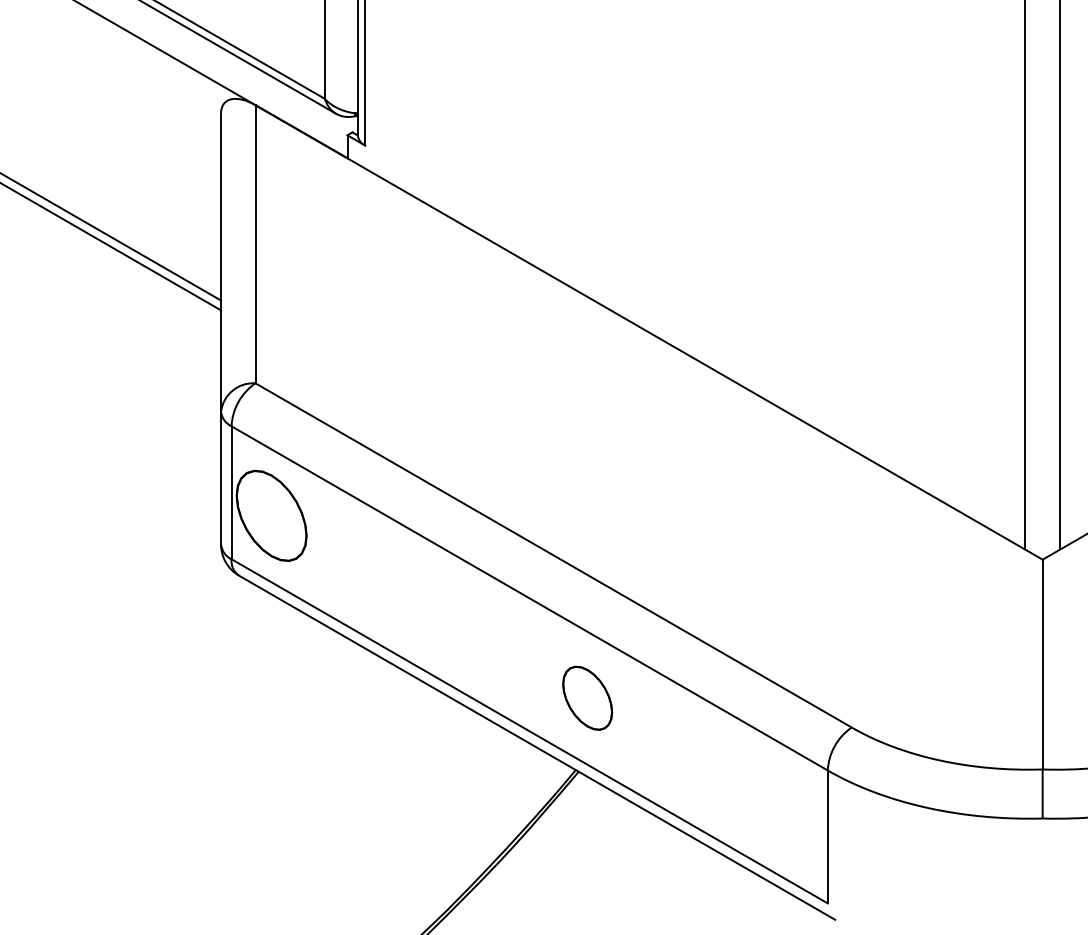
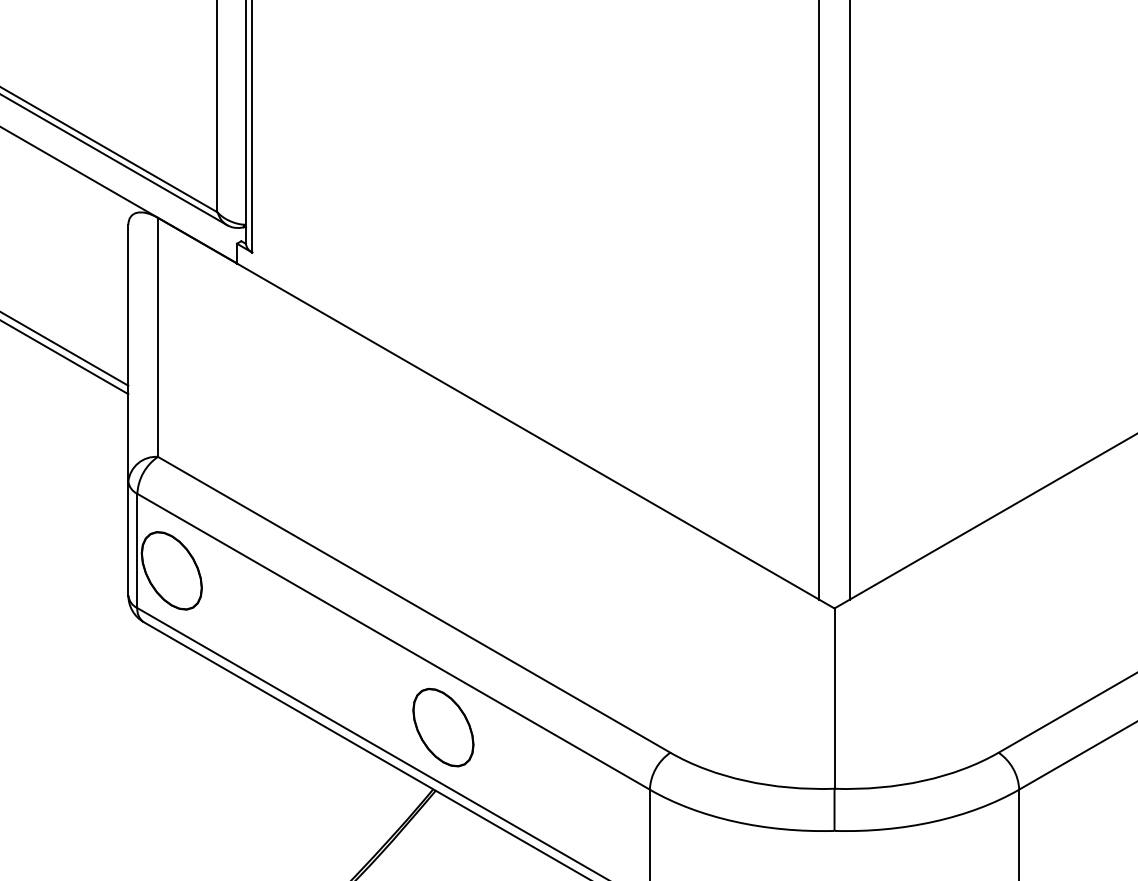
part: (587, 698) -> (443, 727), size x1.43

